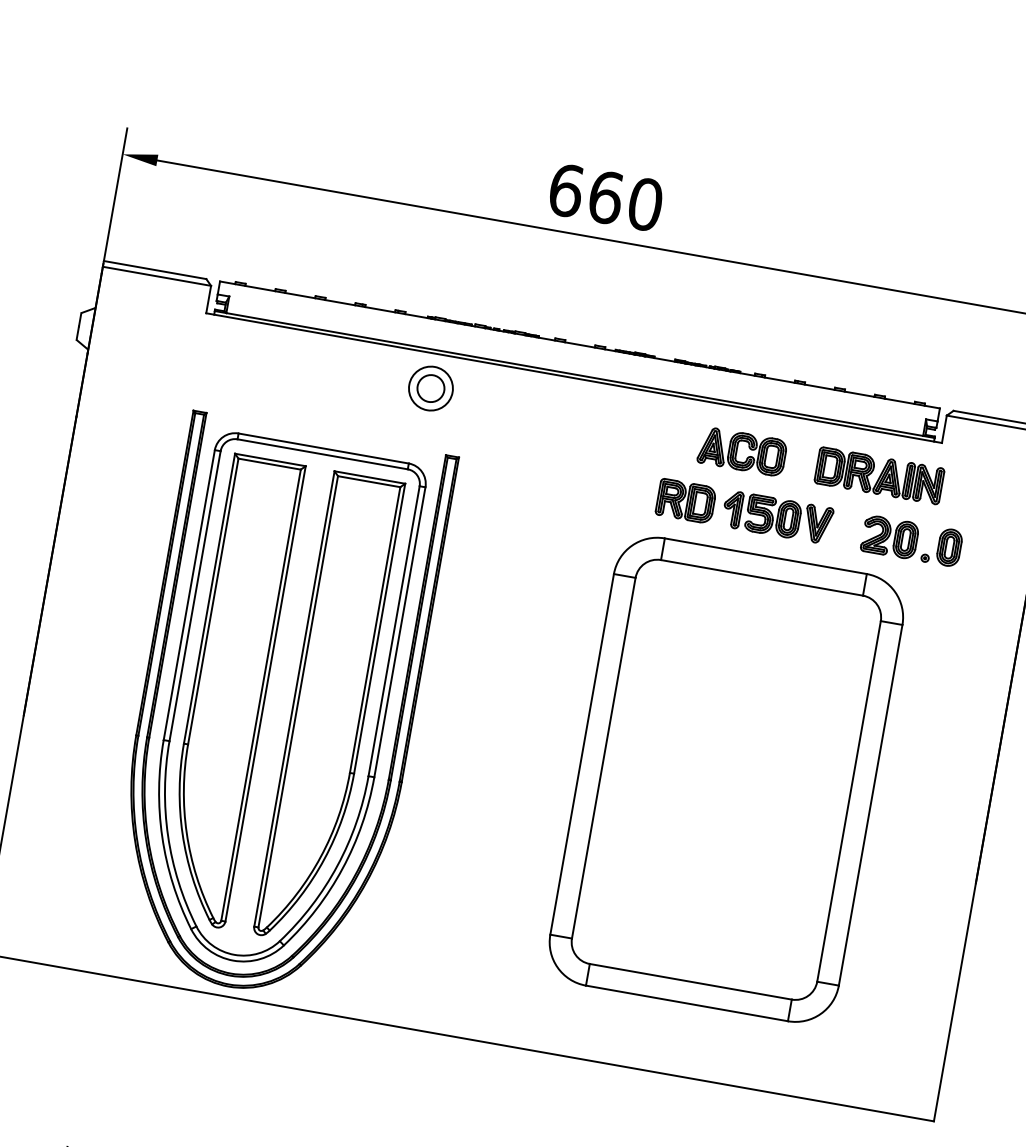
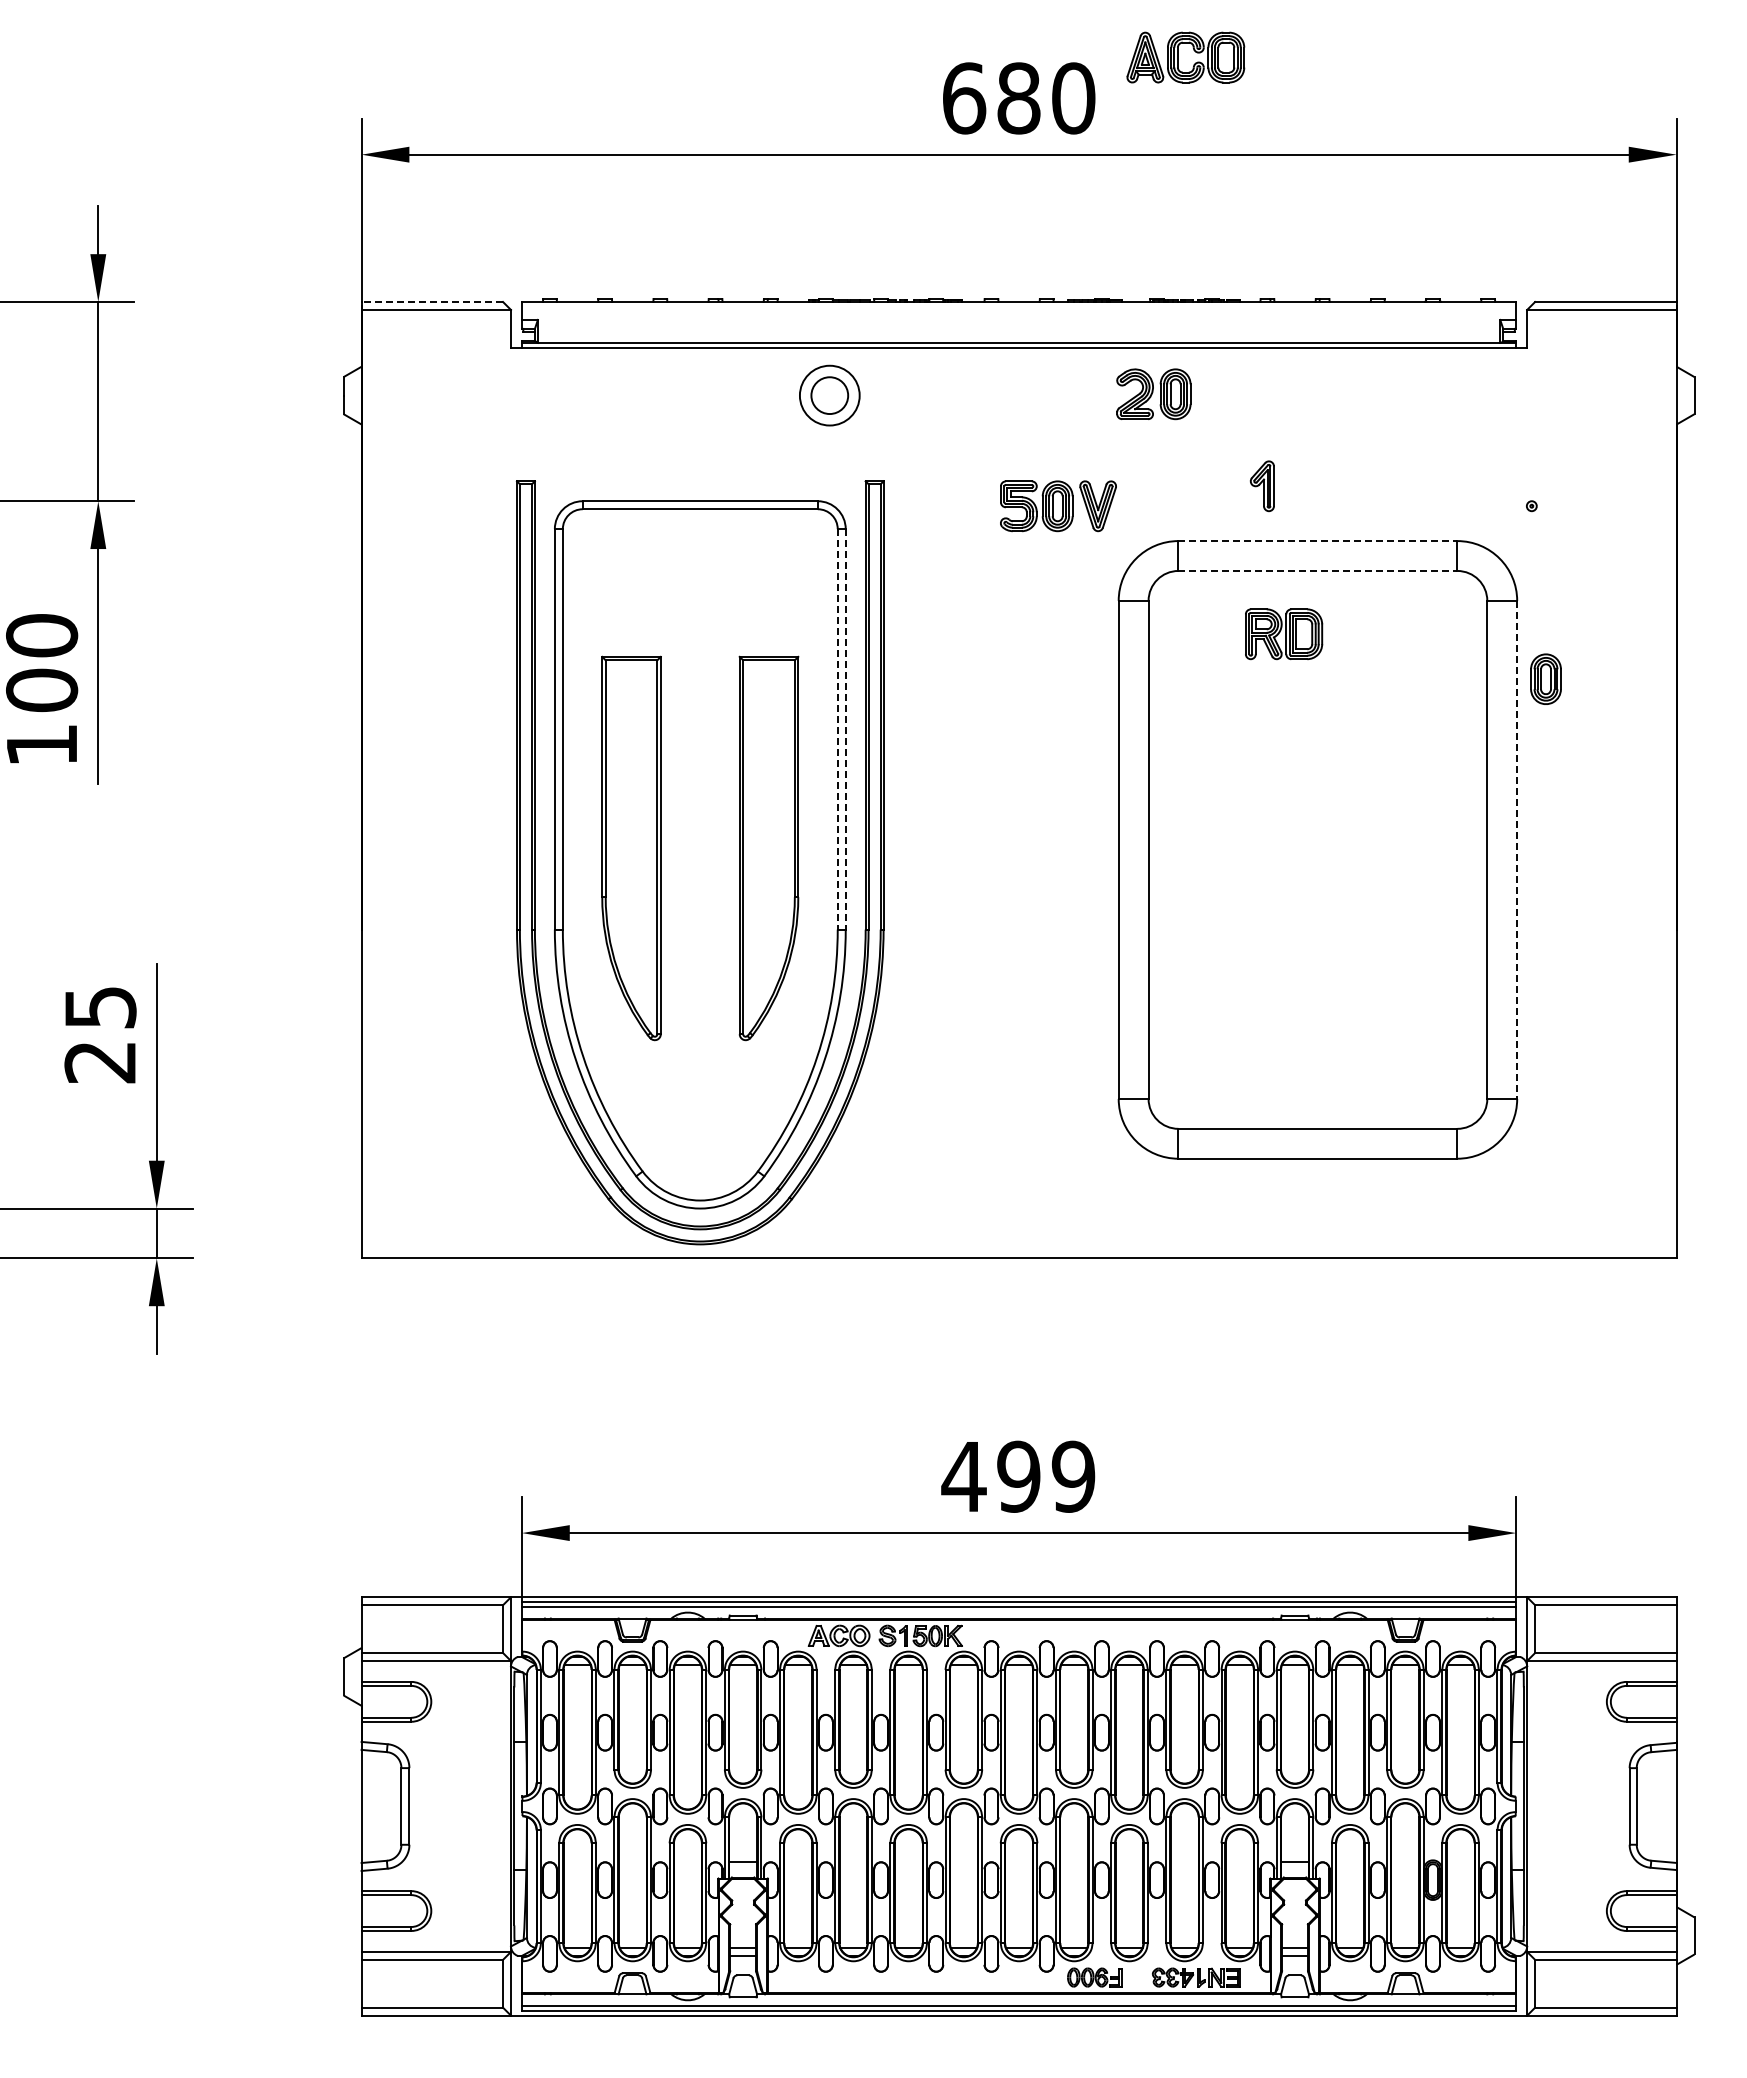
text: (605, 197) -> (1018, 98), 660 -> 680
line: (155, 270) -> (432, 302), solid -> dashed
part: (737, 450) -> (1178, 57), moved
part: (878, 475) -> (1450, 406), removed
part: (686, 501) -> (1284, 634), moved
part: (789, 519) -> (1058, 506), moved
part: (889, 537) -> (1153, 394), moved
part: (949, 547) -> (1545, 679), moved
line: (766, 556) -> (1318, 541), solid -> dashed
line: (762, 577) -> (1318, 570), solid -> dashed
line: (393, 631) -> (837, 729), solid -> dashed
line: (399, 632) -> (845, 729), solid -> dashed
part: (229, 691) -> (631, 848), size x0.6
part: (328, 708) -> (768, 848), size x0.6
line: (870, 805) -> (1517, 850), solid -> dashed

